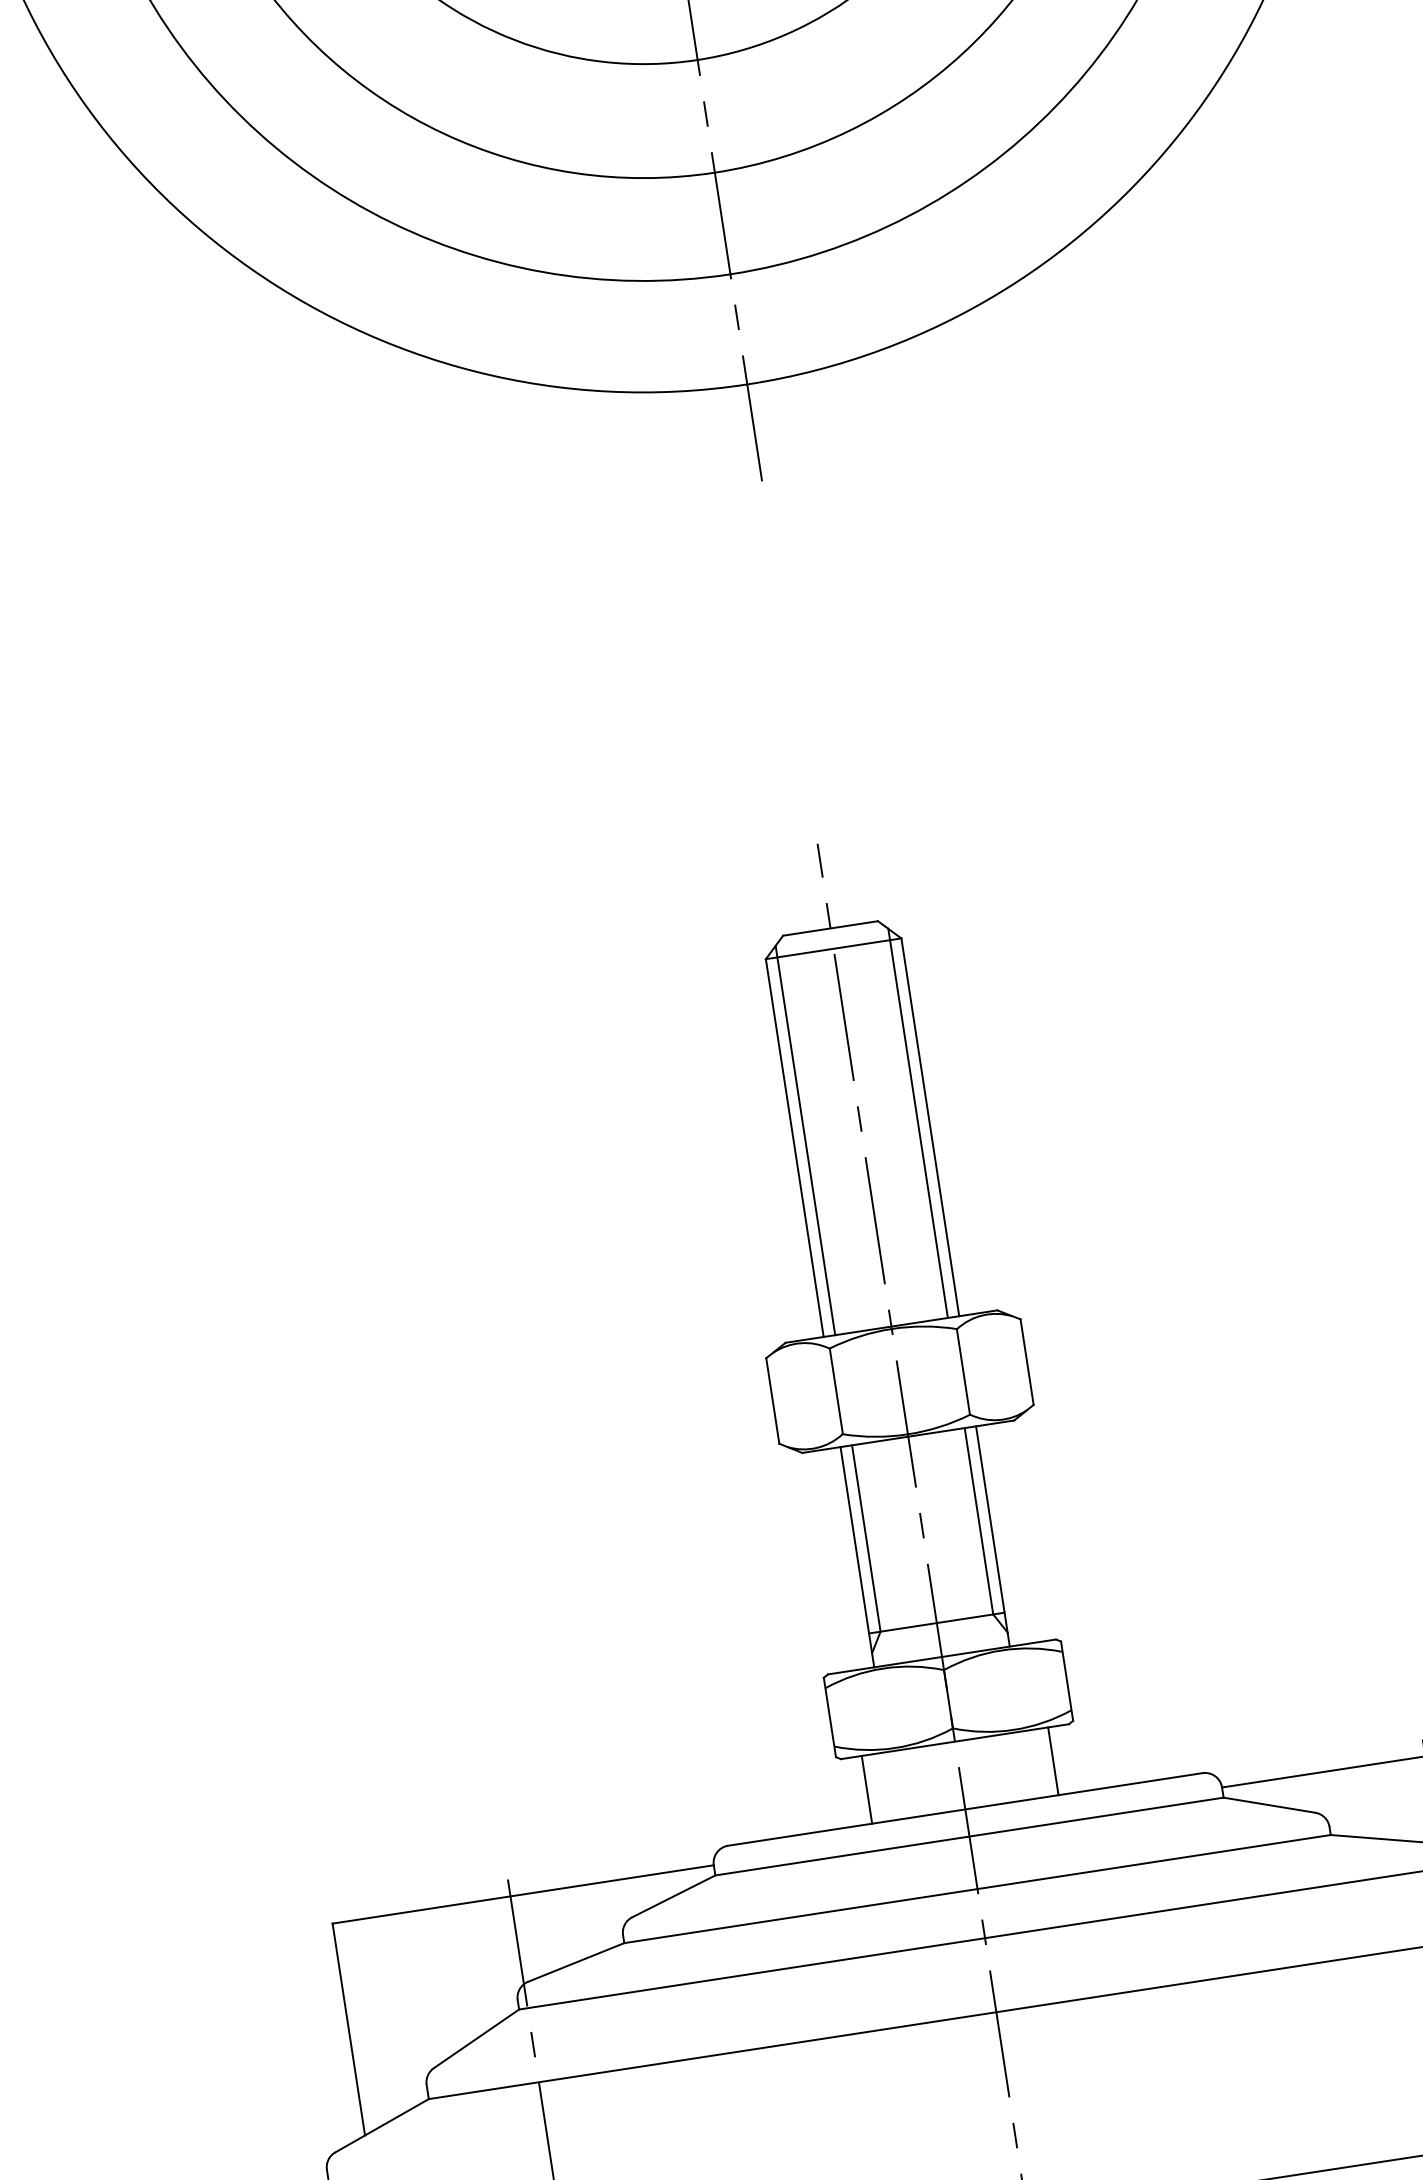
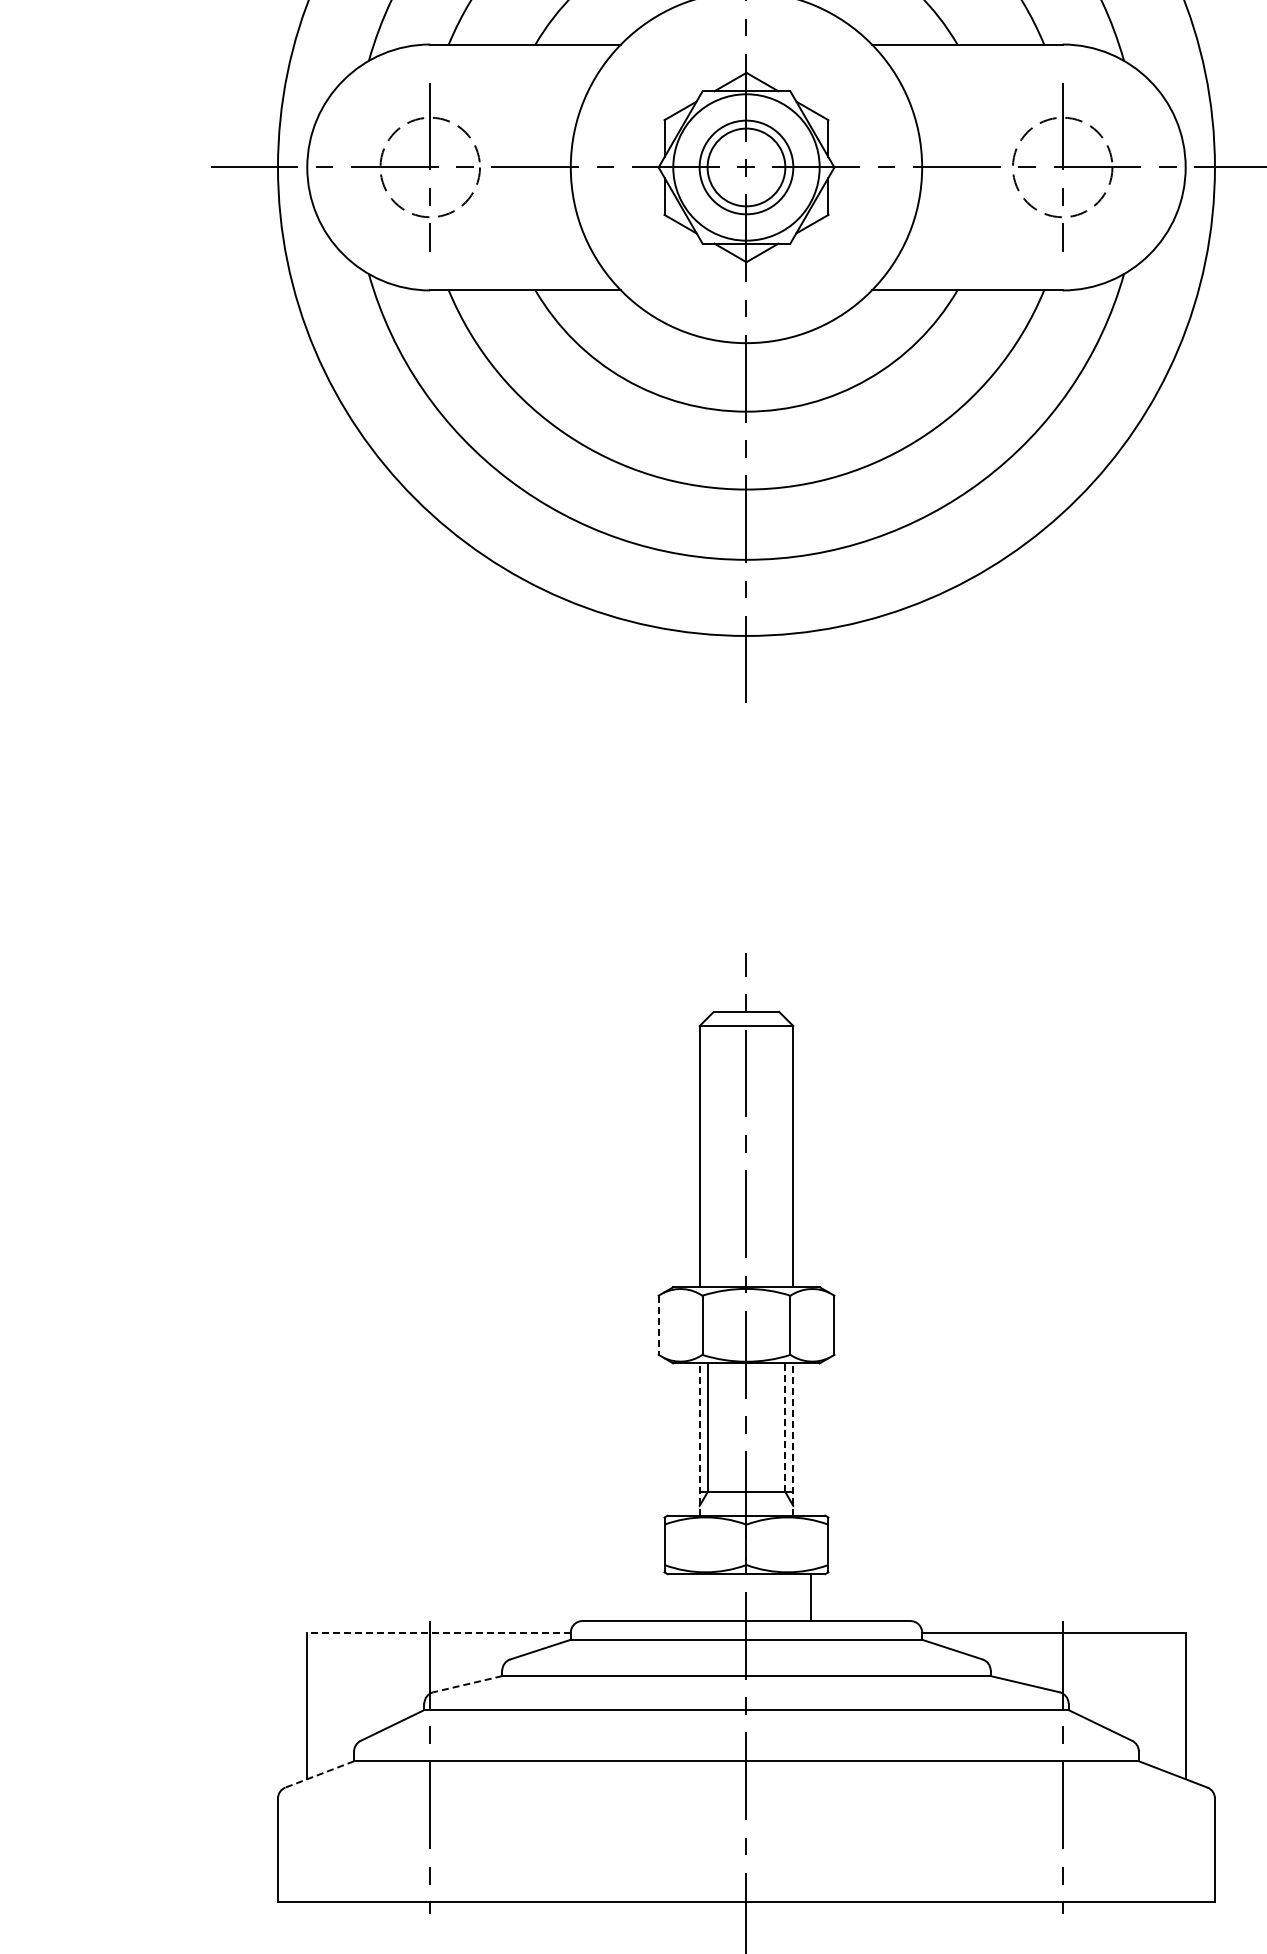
line: (918, 1123) -> (785, 1152), removed
line: (805, 1140) -> (707, 1152), removed
line: (772, 1401) -> (658, 1325), solid -> dashed
line: (978, 1520) -> (785, 1427), solid -> dashed
line: (993, 1536) -> (793, 1439), solid -> dashed
line: (857, 1557) -> (699, 1439), solid -> dashed
line: (867, 1789) -> (682, 1597), removed
line: (523, 1893) -> (439, 1632), solid -> dashed
line: (575, 1962) -> (467, 1684), solid -> dashed
line: (381, 2125) -> (319, 1774), solid -> dashed

